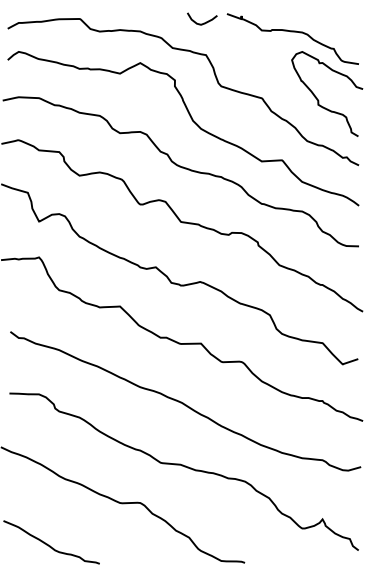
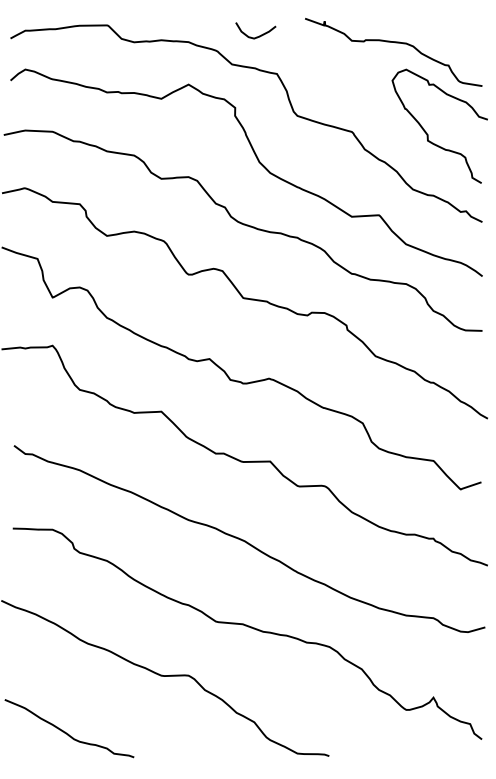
curve: (204, 22) -> (258, 35), moved

